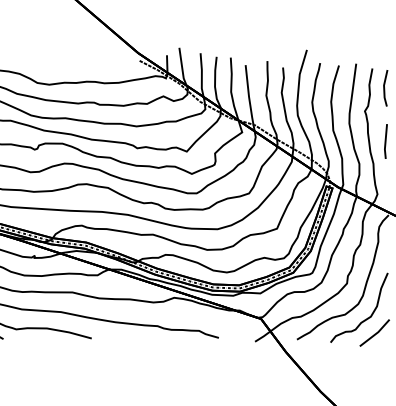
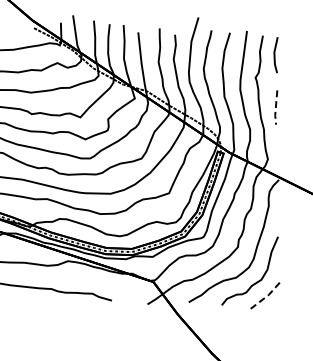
line: (385, 142) -> (275, 108), solid -> dashed
line: (376, 333) -> (266, 296), solid -> dashed

